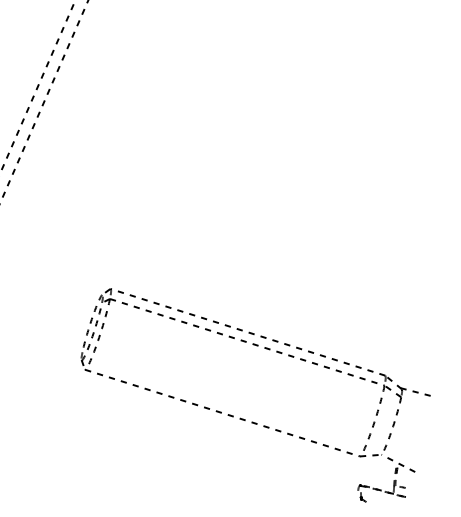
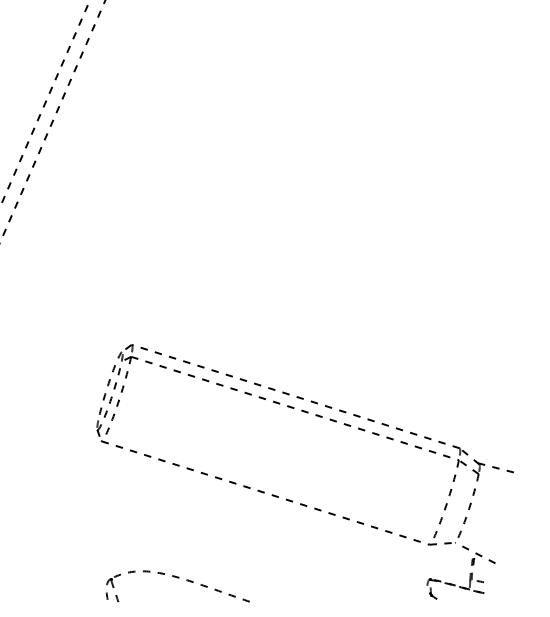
part: (148, 490) -> (177, 585), added

